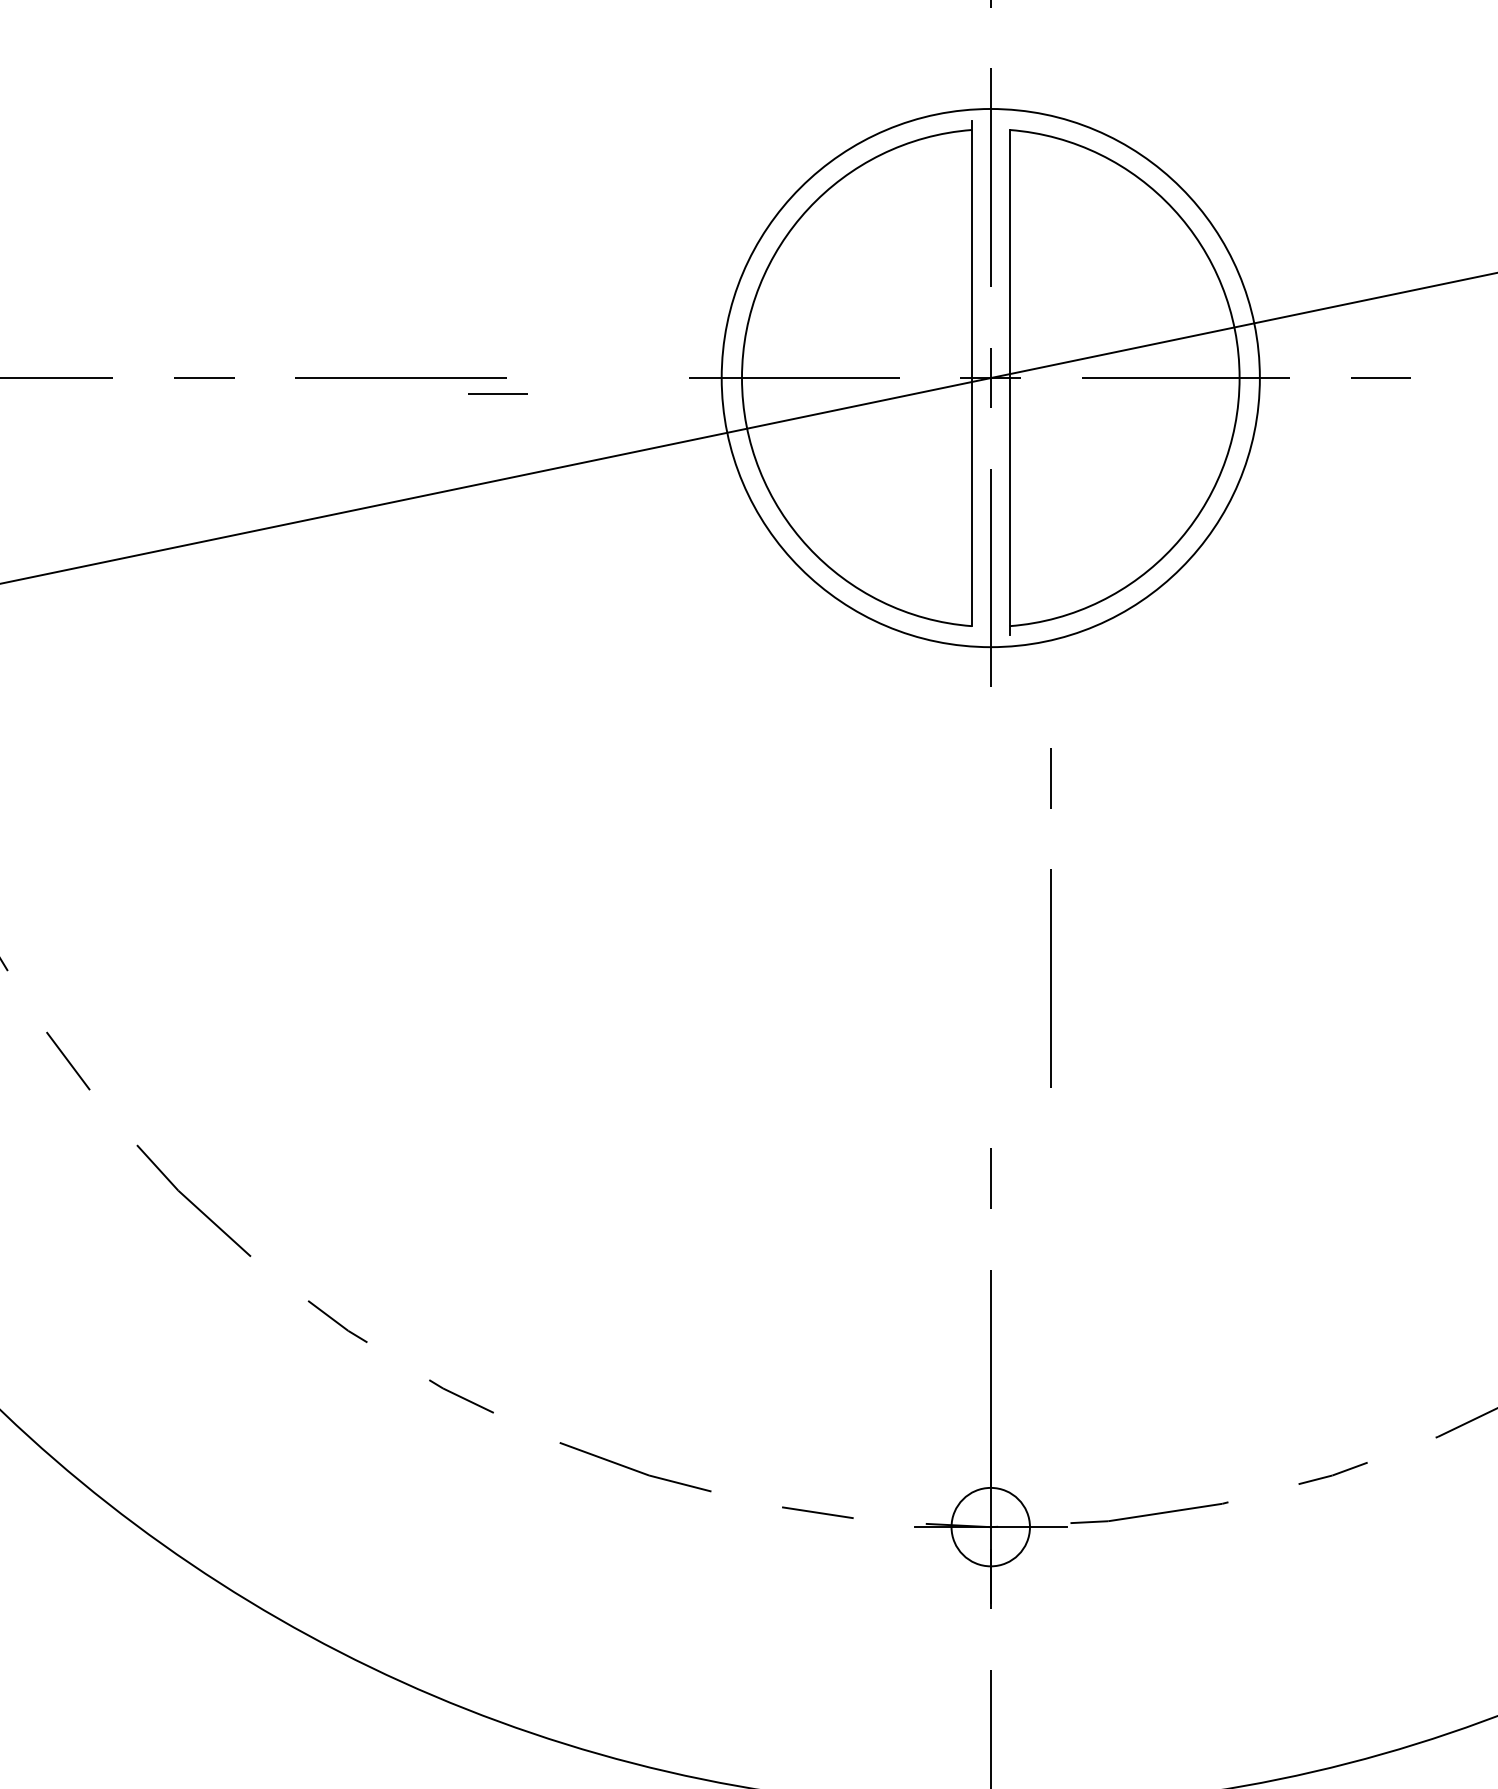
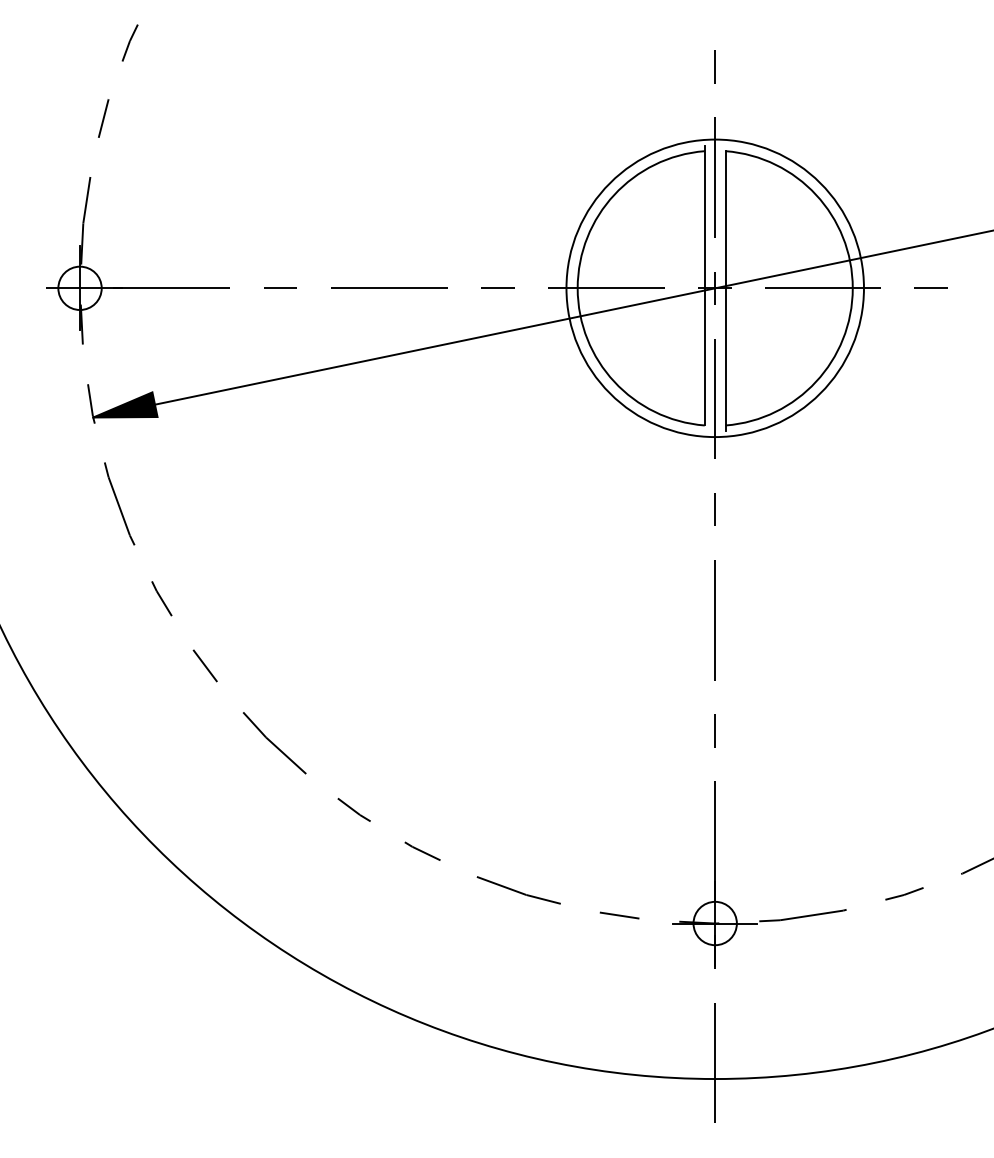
line: (497, 392) -> (497, 287), moved
line: (1049, 778) -> (714, 509), moved
line: (1049, 978) -> (714, 620), moved

